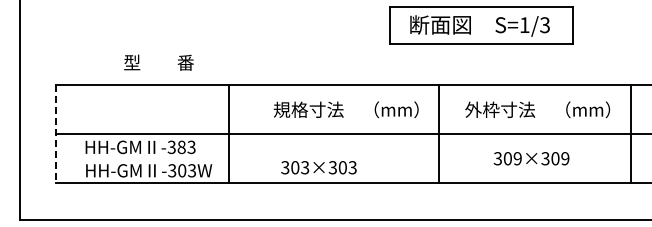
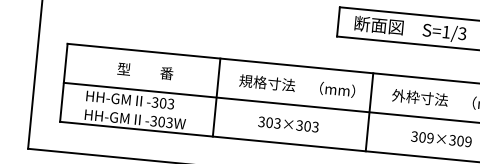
text: (158, 62) -> (145, 71), moved
line: (56, 133) -> (64, 82), dashed -> solid
line: (229, 133) -> (216, 97), moved
text: (181, 147) -> (162, 103), -383 -> -303
text: (318, 167) -> (288, 124), moved

